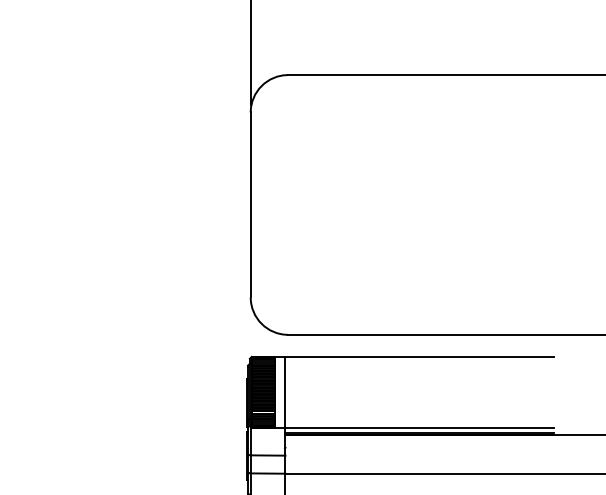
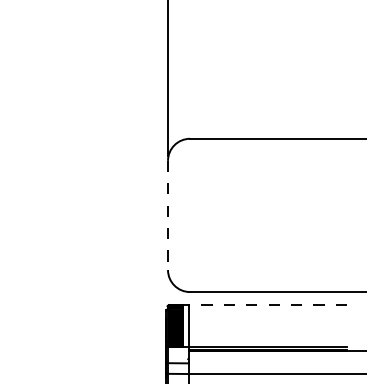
line: (251, 205) -> (168, 215), solid -> dashed
line: (419, 357) -> (267, 305), solid -> dashed

